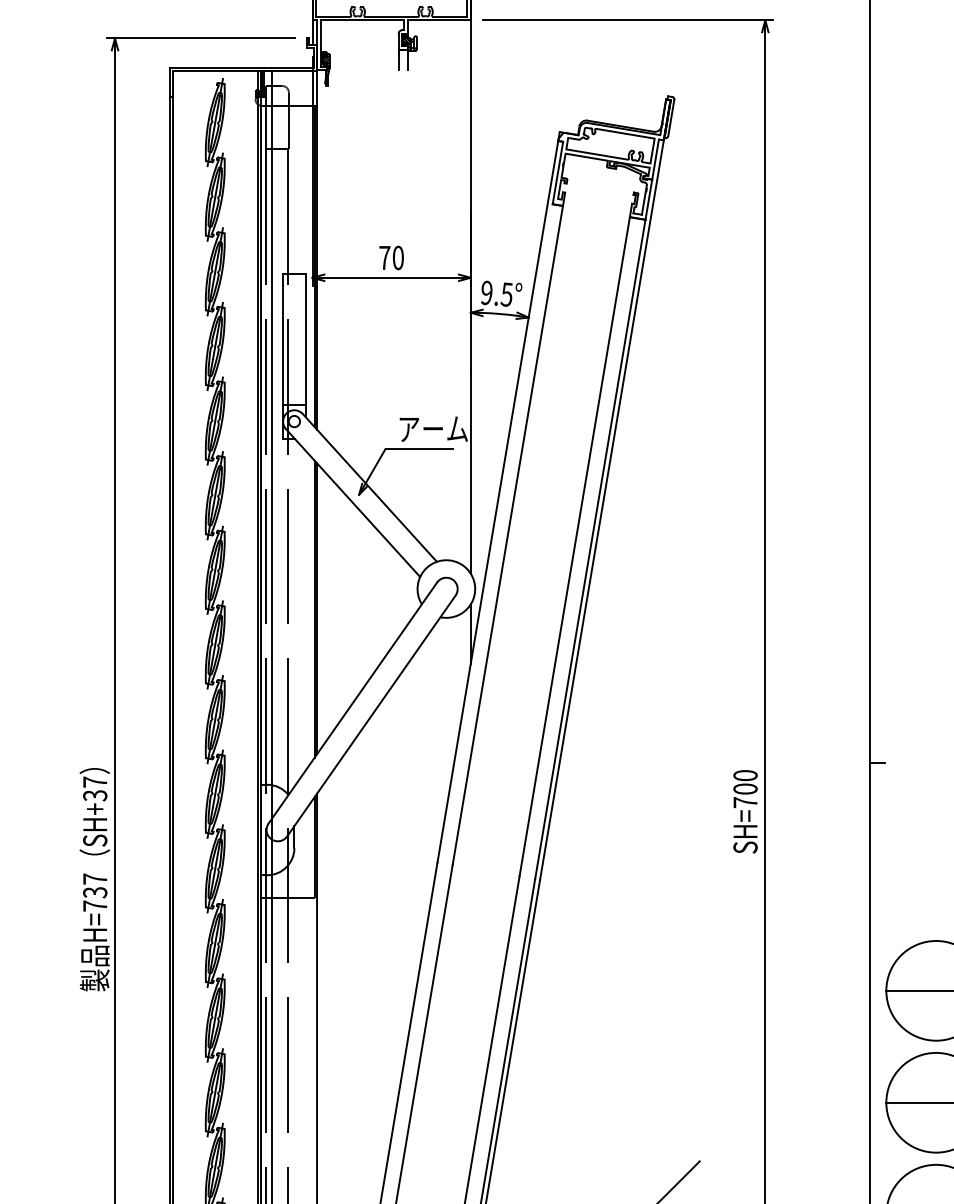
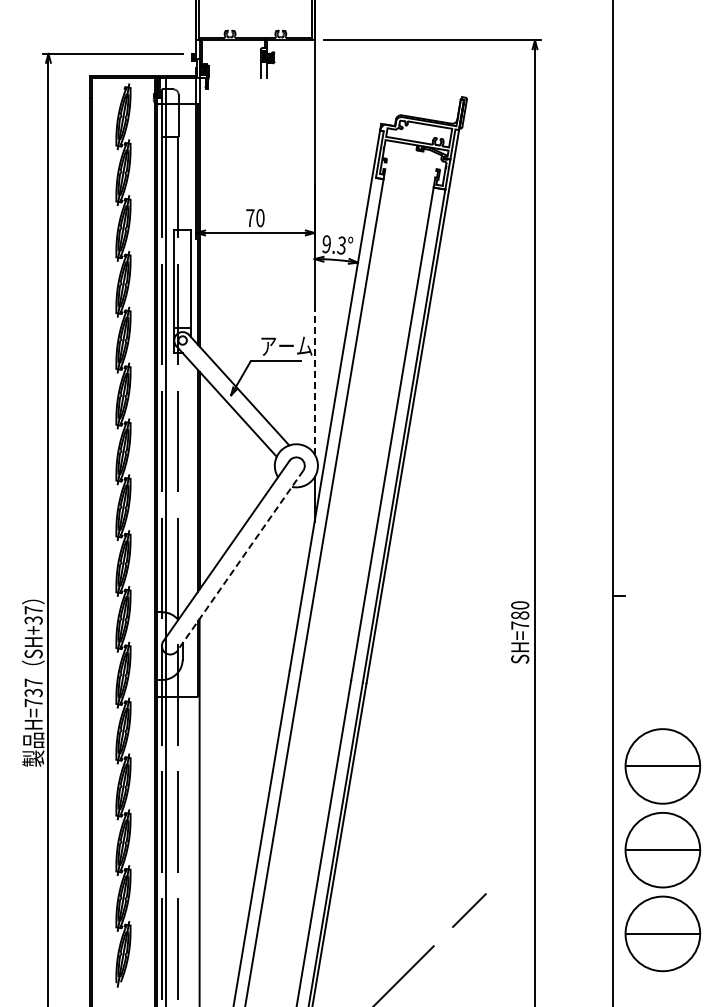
text: (506, 294) -> (341, 245), 9.5° -> 9.3°
line: (470, 473) -> (314, 379), solid -> dashed
line: (371, 715) -> (240, 560), solid -> dashed
text: (744, 789) -> (519, 615), SH=700 -> SH=780

